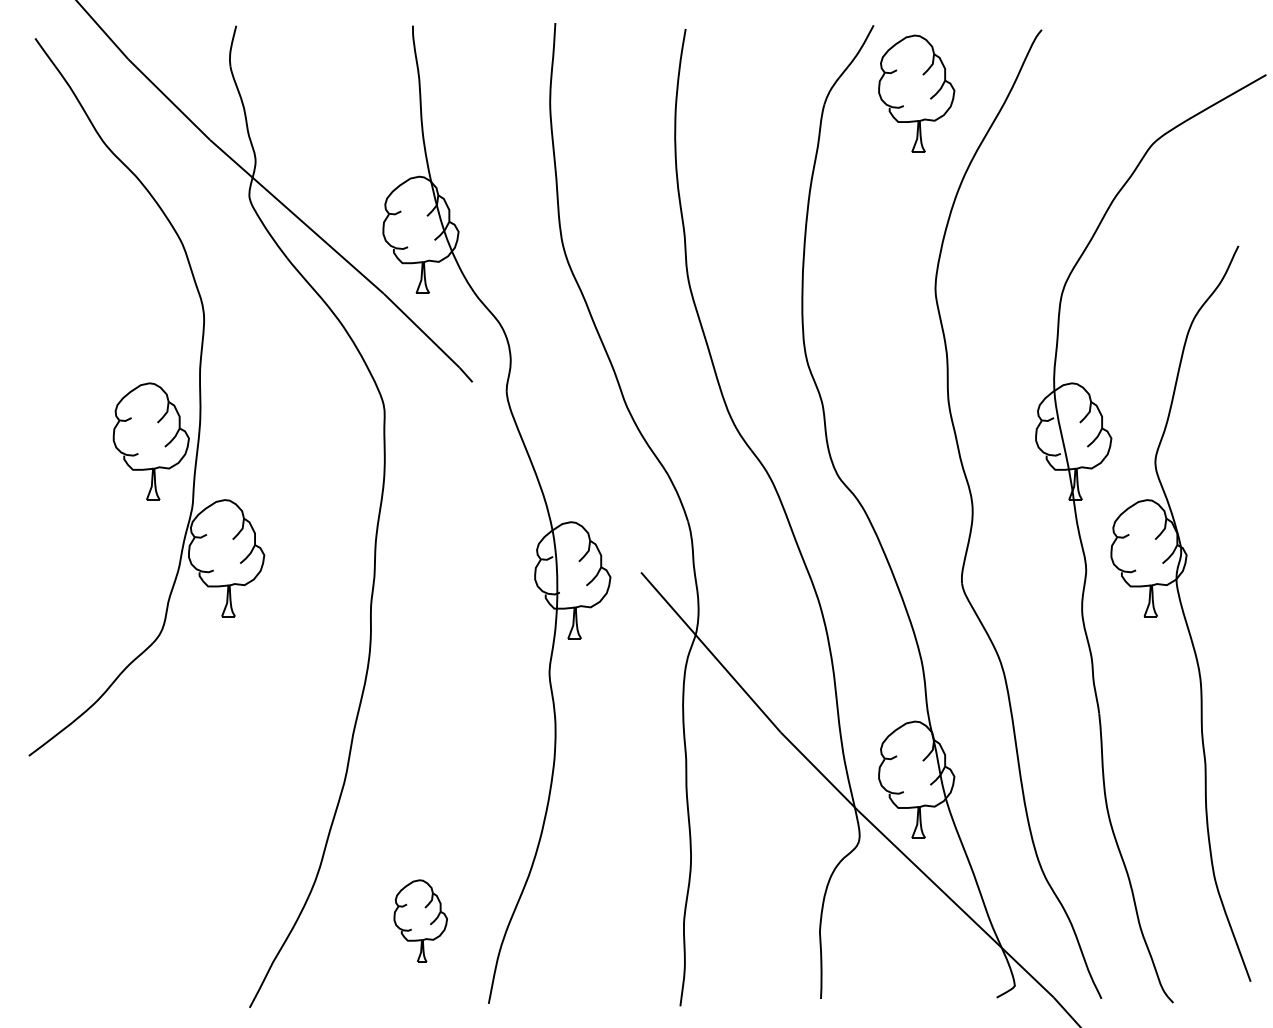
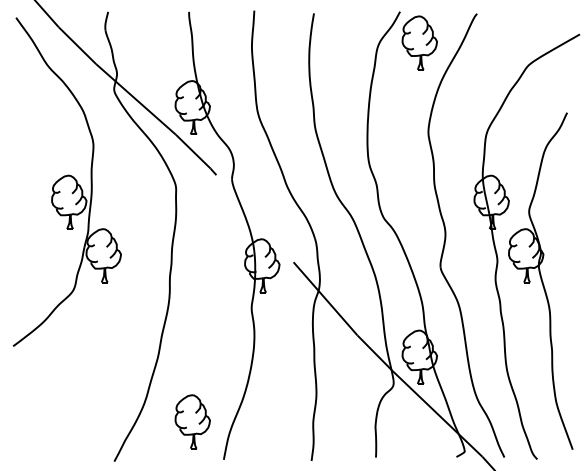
part: (420, 920) -> (192, 421), size x1.43

